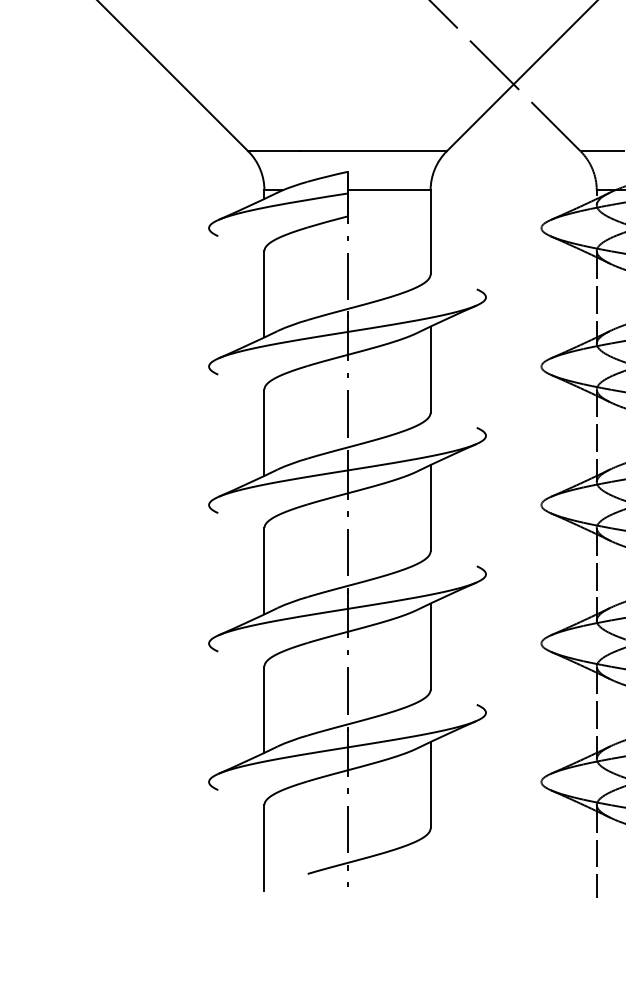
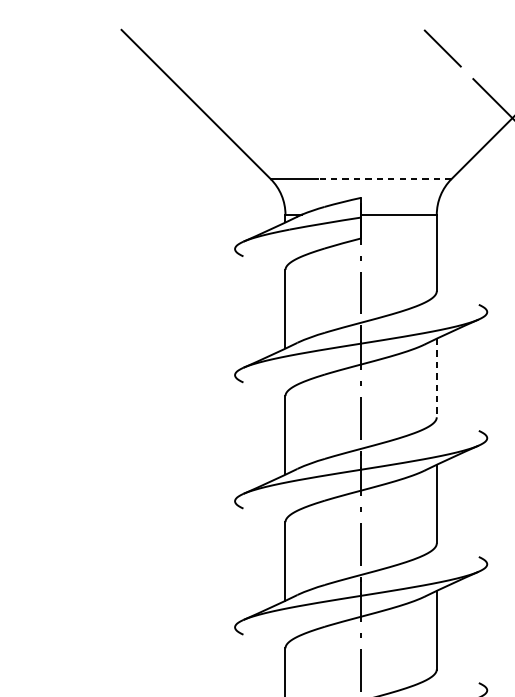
line: (372, 151) -> (383, 179), solid -> dashed
line: (430, 370) -> (436, 378), solid -> dashed

